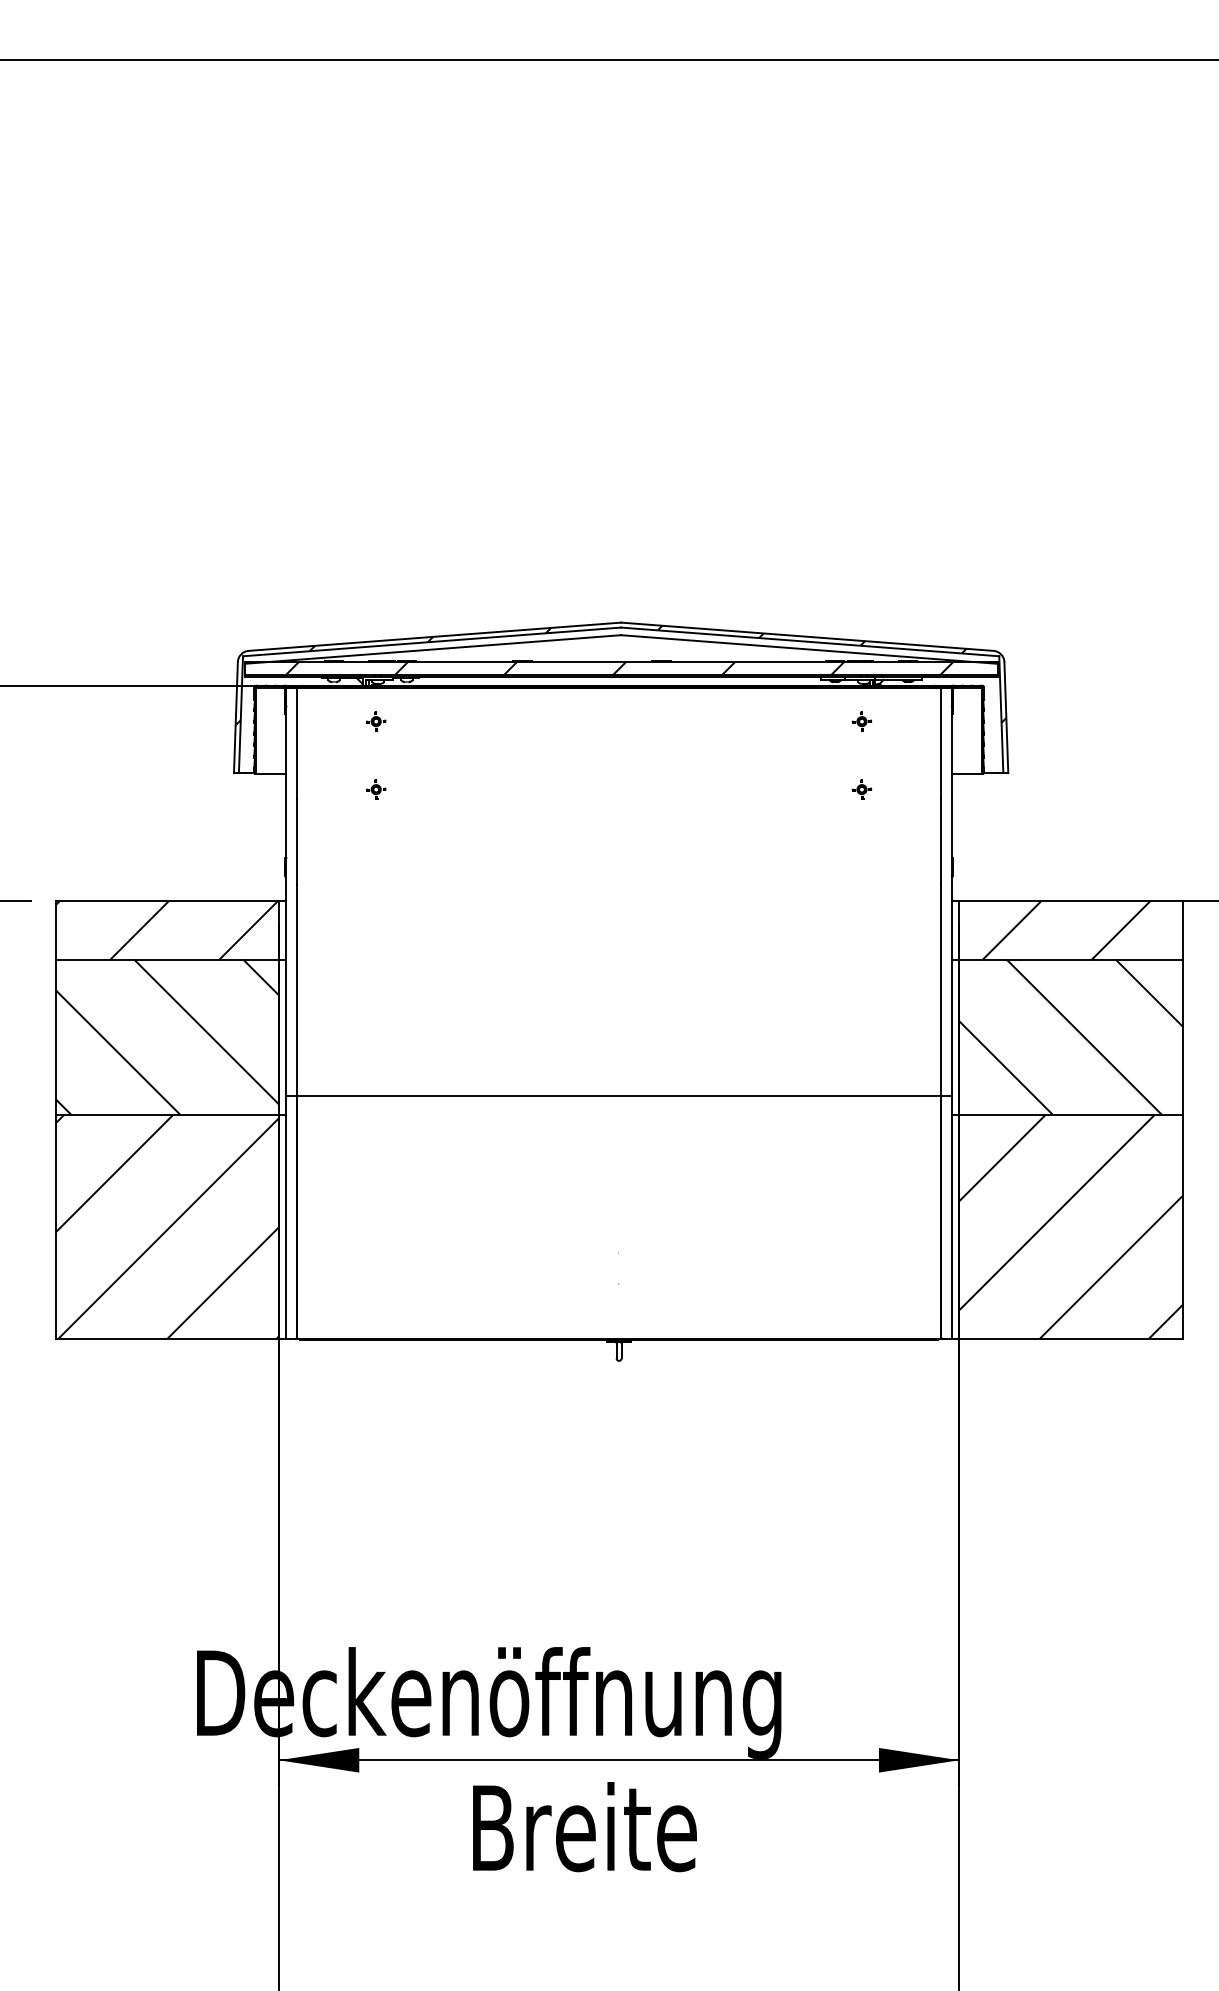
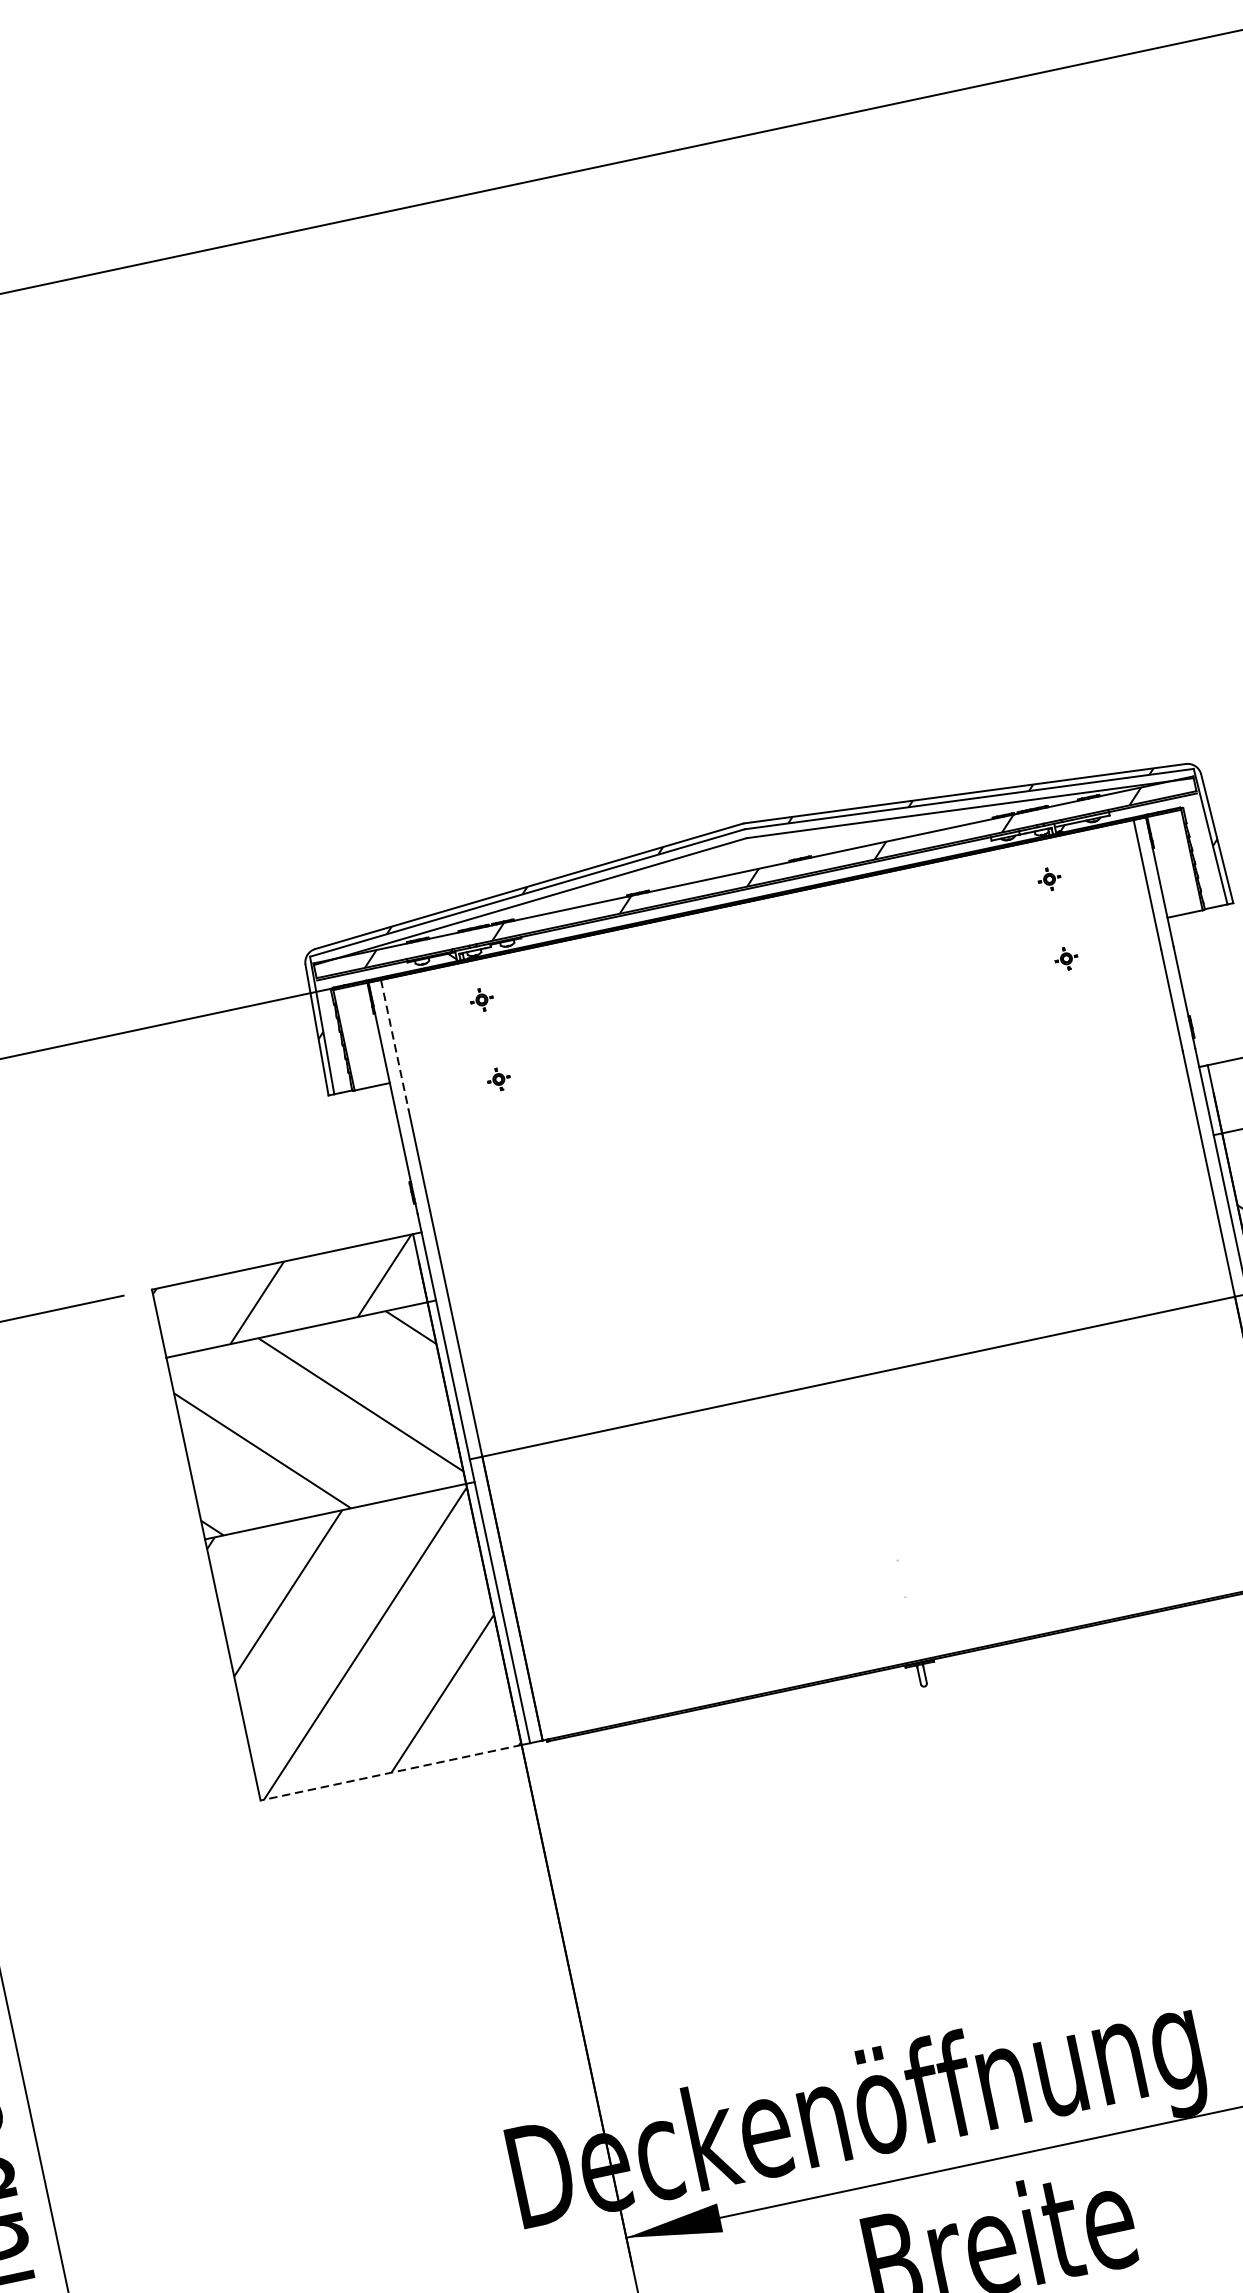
line: (297, 743) -> (395, 1045), solid -> dashed
line: (167, 1338) -> (391, 1772), solid -> dashed

